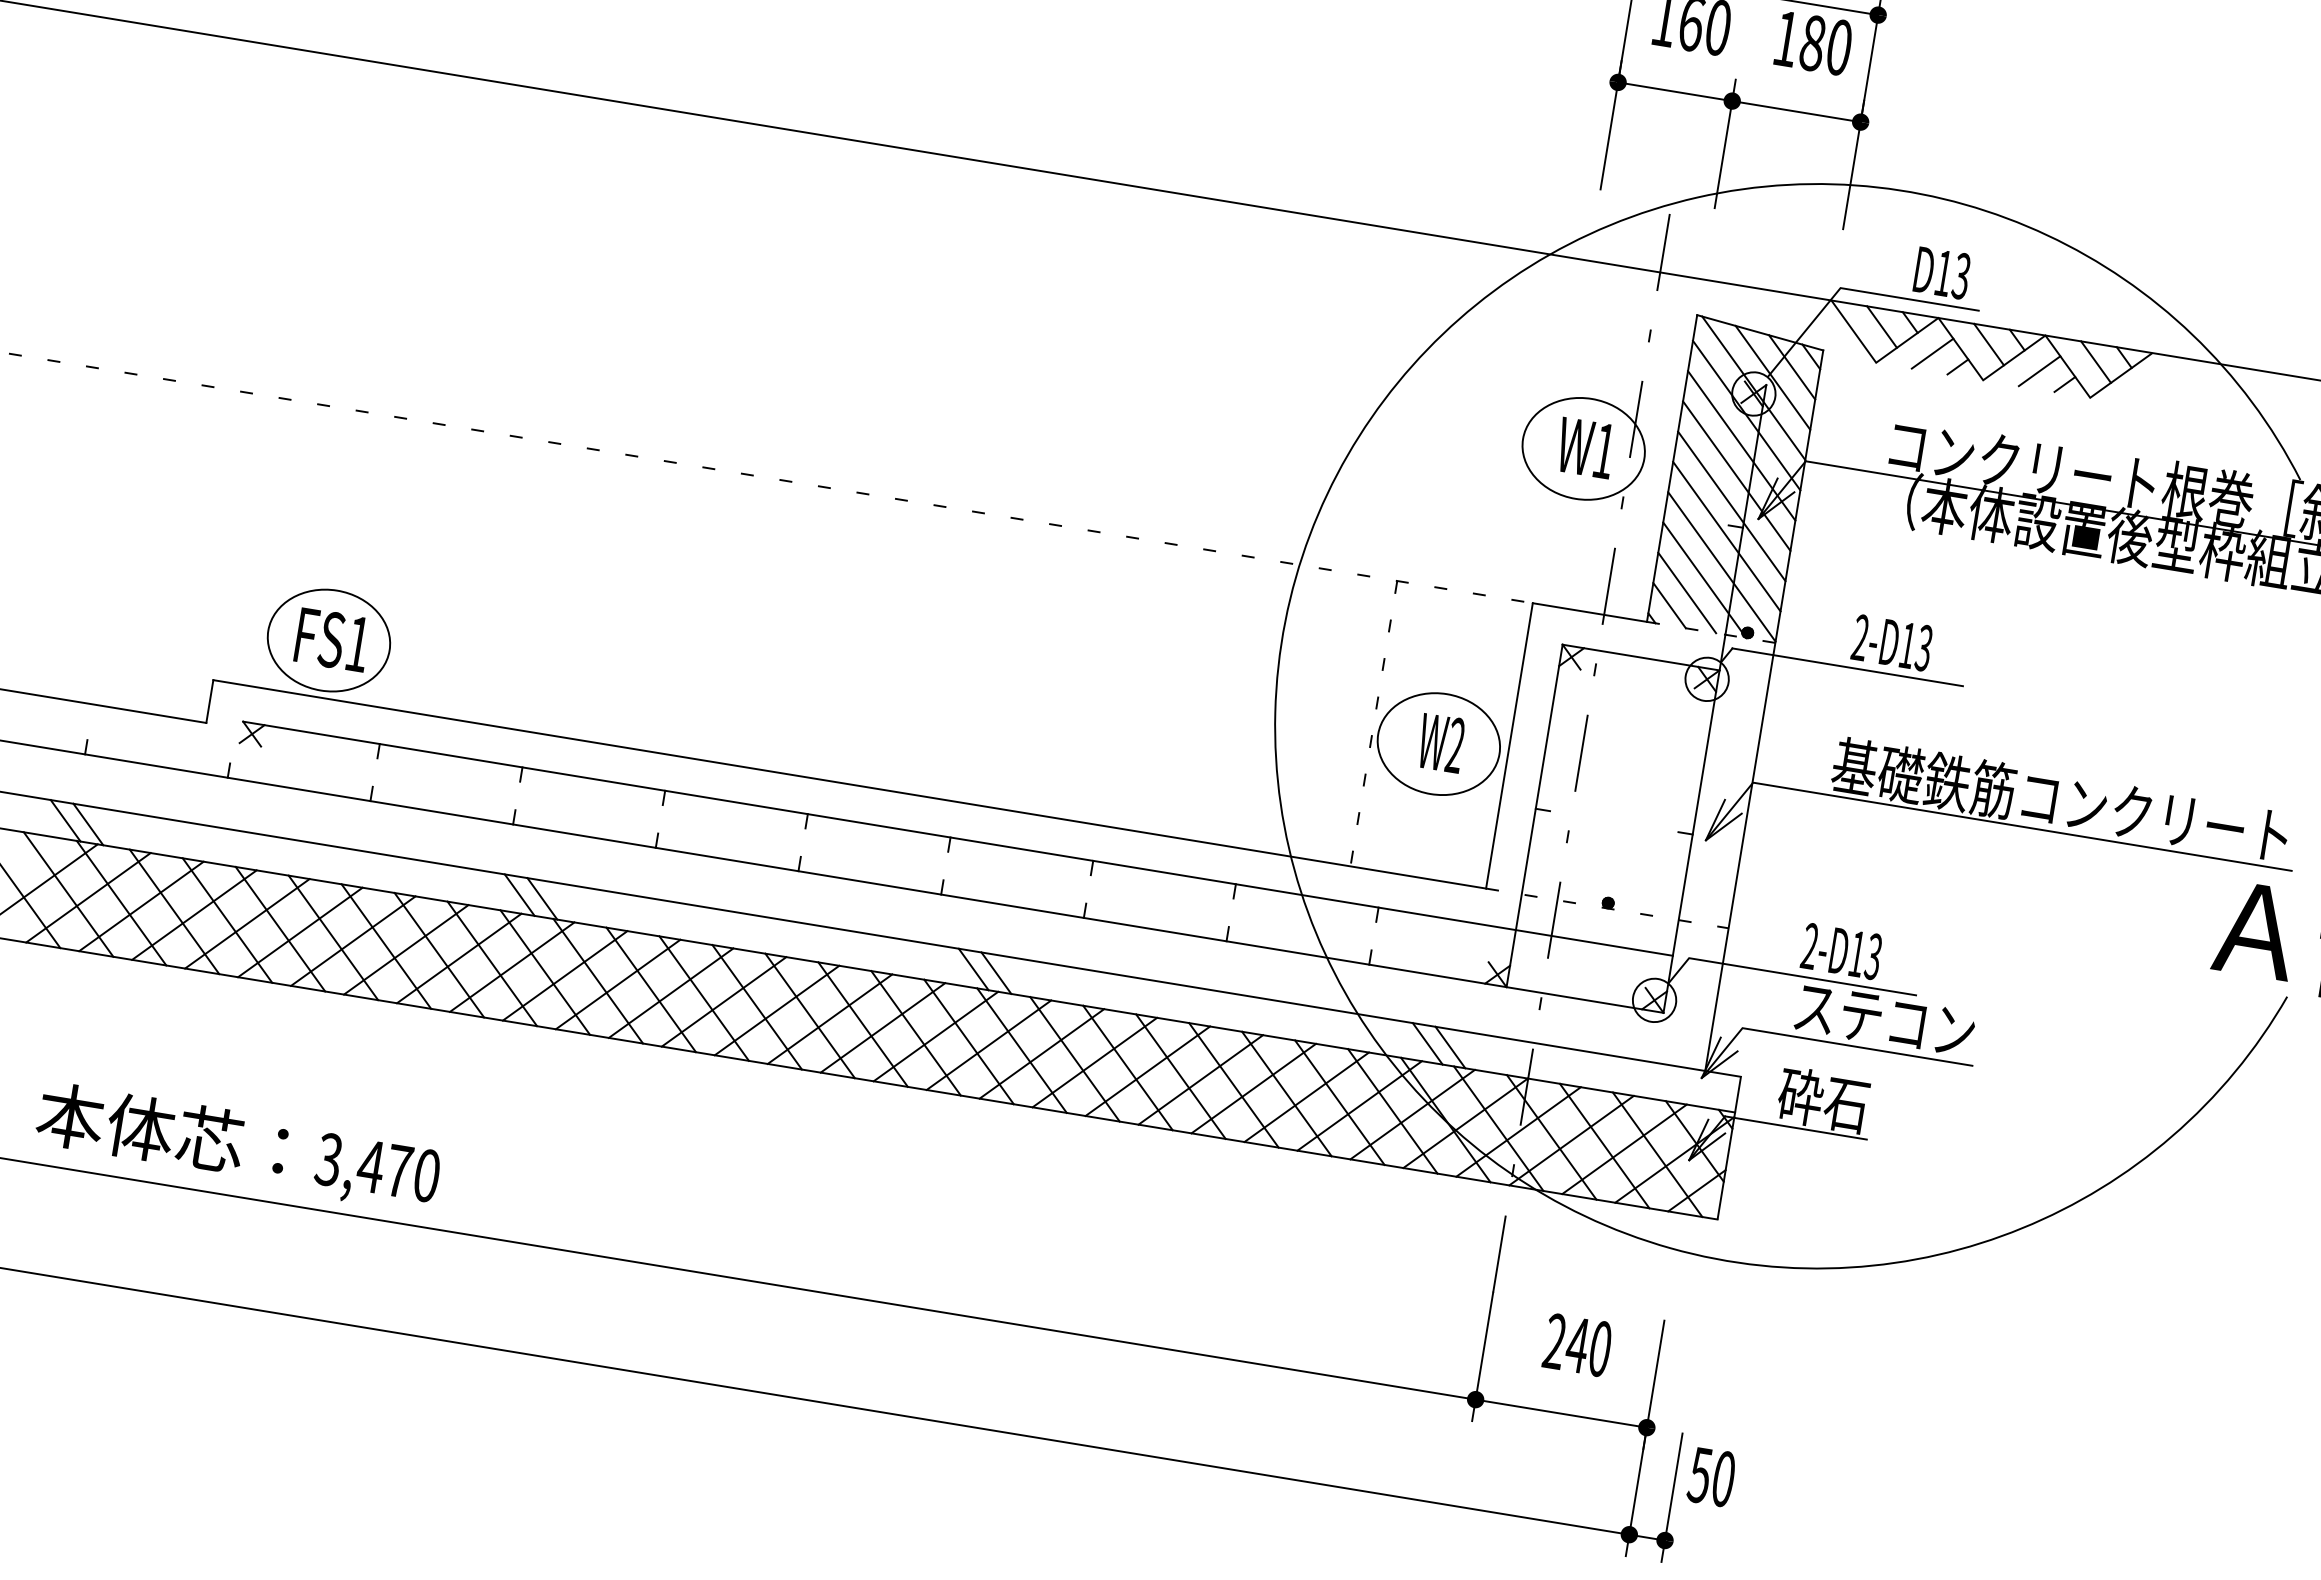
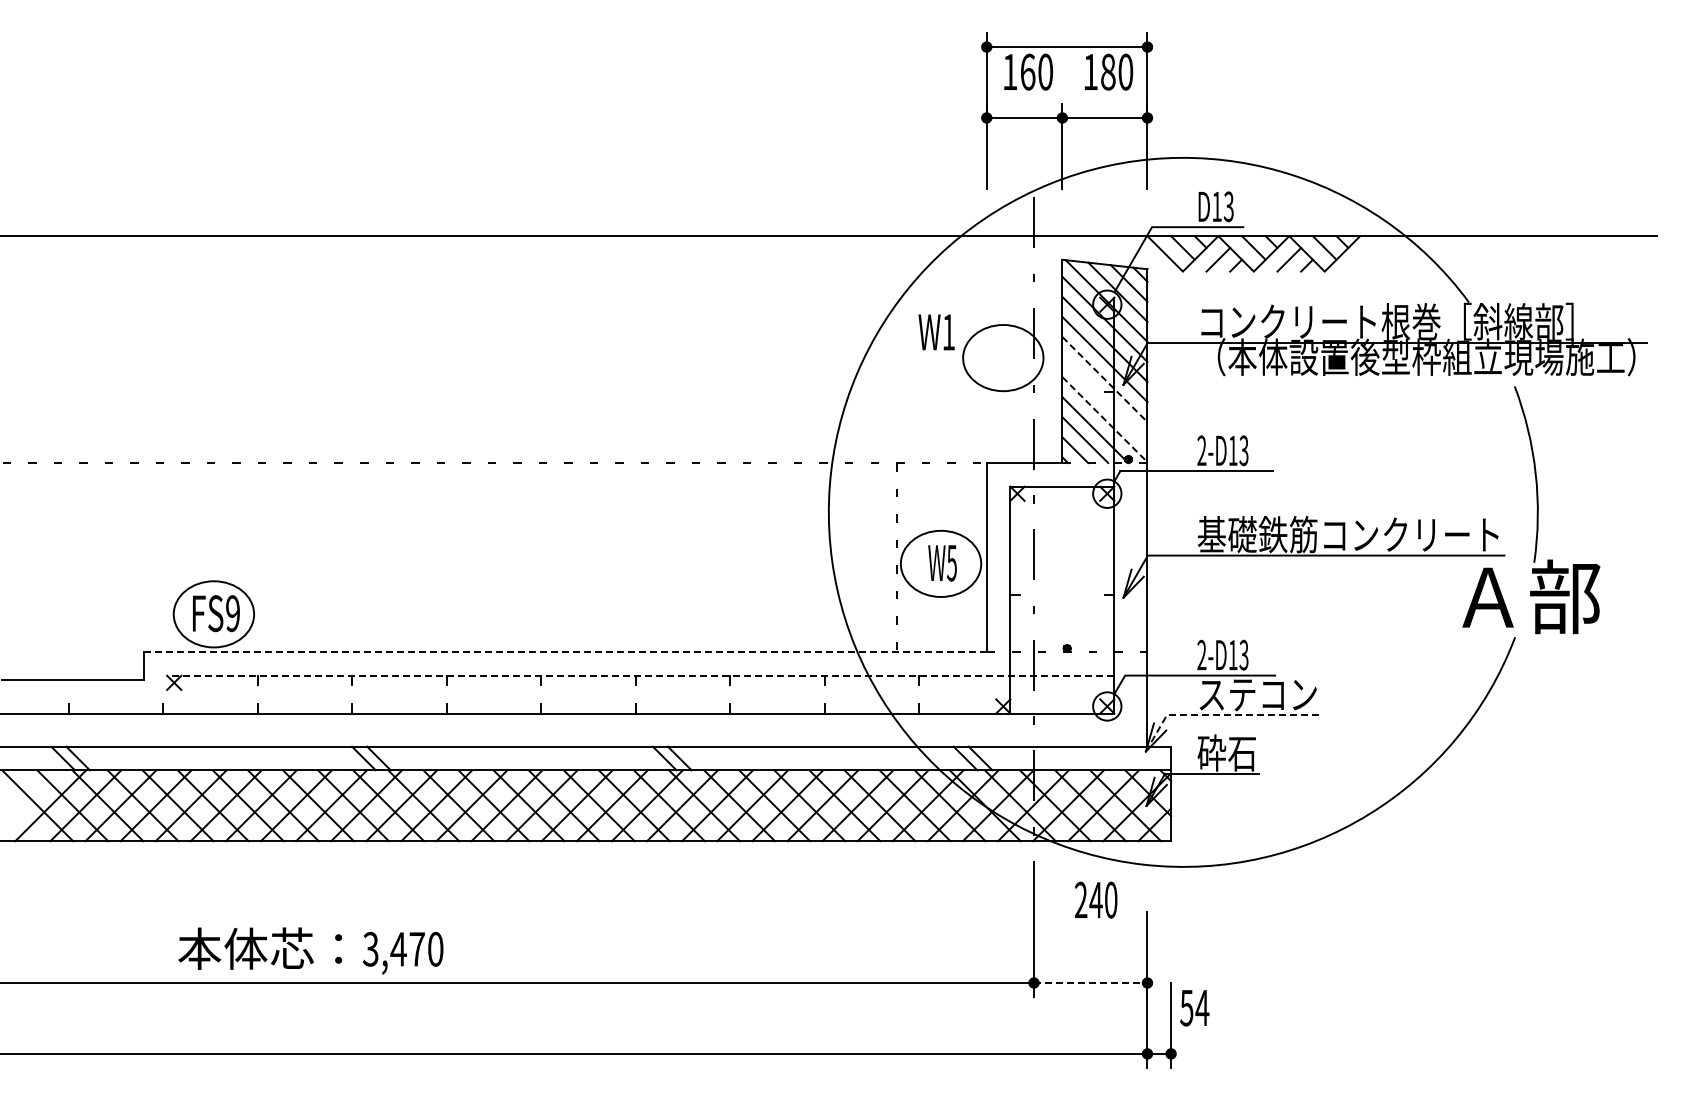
text: (1585, 448) -> (936, 332), moved
line: (1732, 506) -> (1105, 379), solid -> dashed
line: (1726, 536) -> (1104, 399), removed
line: (1722, 568) -> (1105, 420), solid -> dashed
text: (357, 643) -> (232, 613), FS1 -> FS9
text: (1455, 744) -> (951, 562), W2 -> W5
line: (850, 785) -> (565, 652), solid -> dashed
line: (957, 838) -> (640, 675), solid -> dashed
line: (1824, 1042) -> (1221, 715), solid -> dashed
text: (237, 1146) -> (310, 950), moved
text: (1578, 1344) -> (1096, 899), moved
line: (1560, 1414) -> (1090, 983), solid -> dashed
text: (1723, 1478) -> (1202, 1007), 50 -> 54

